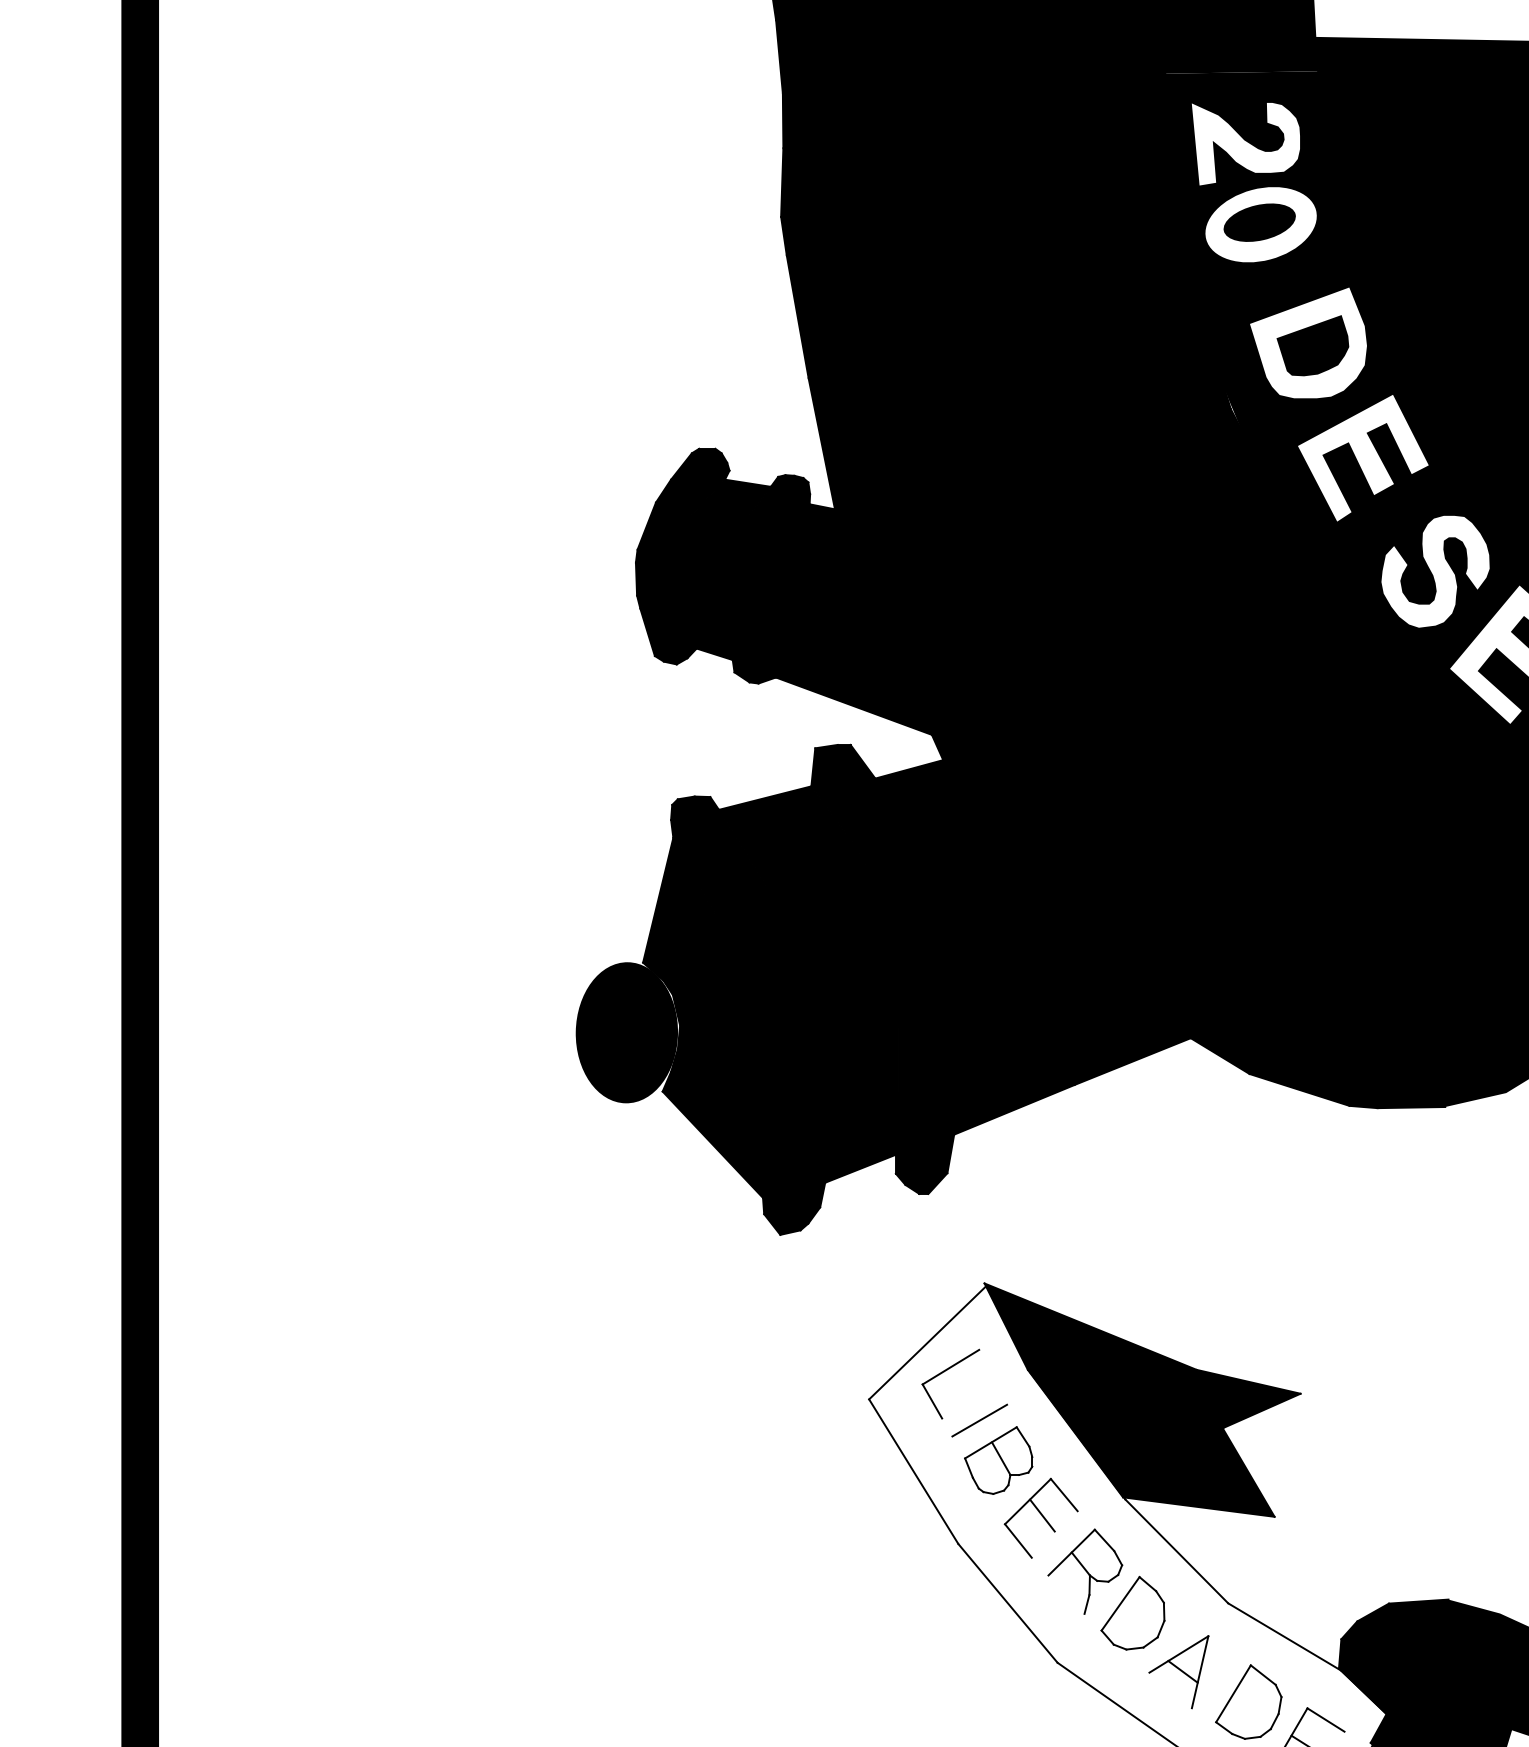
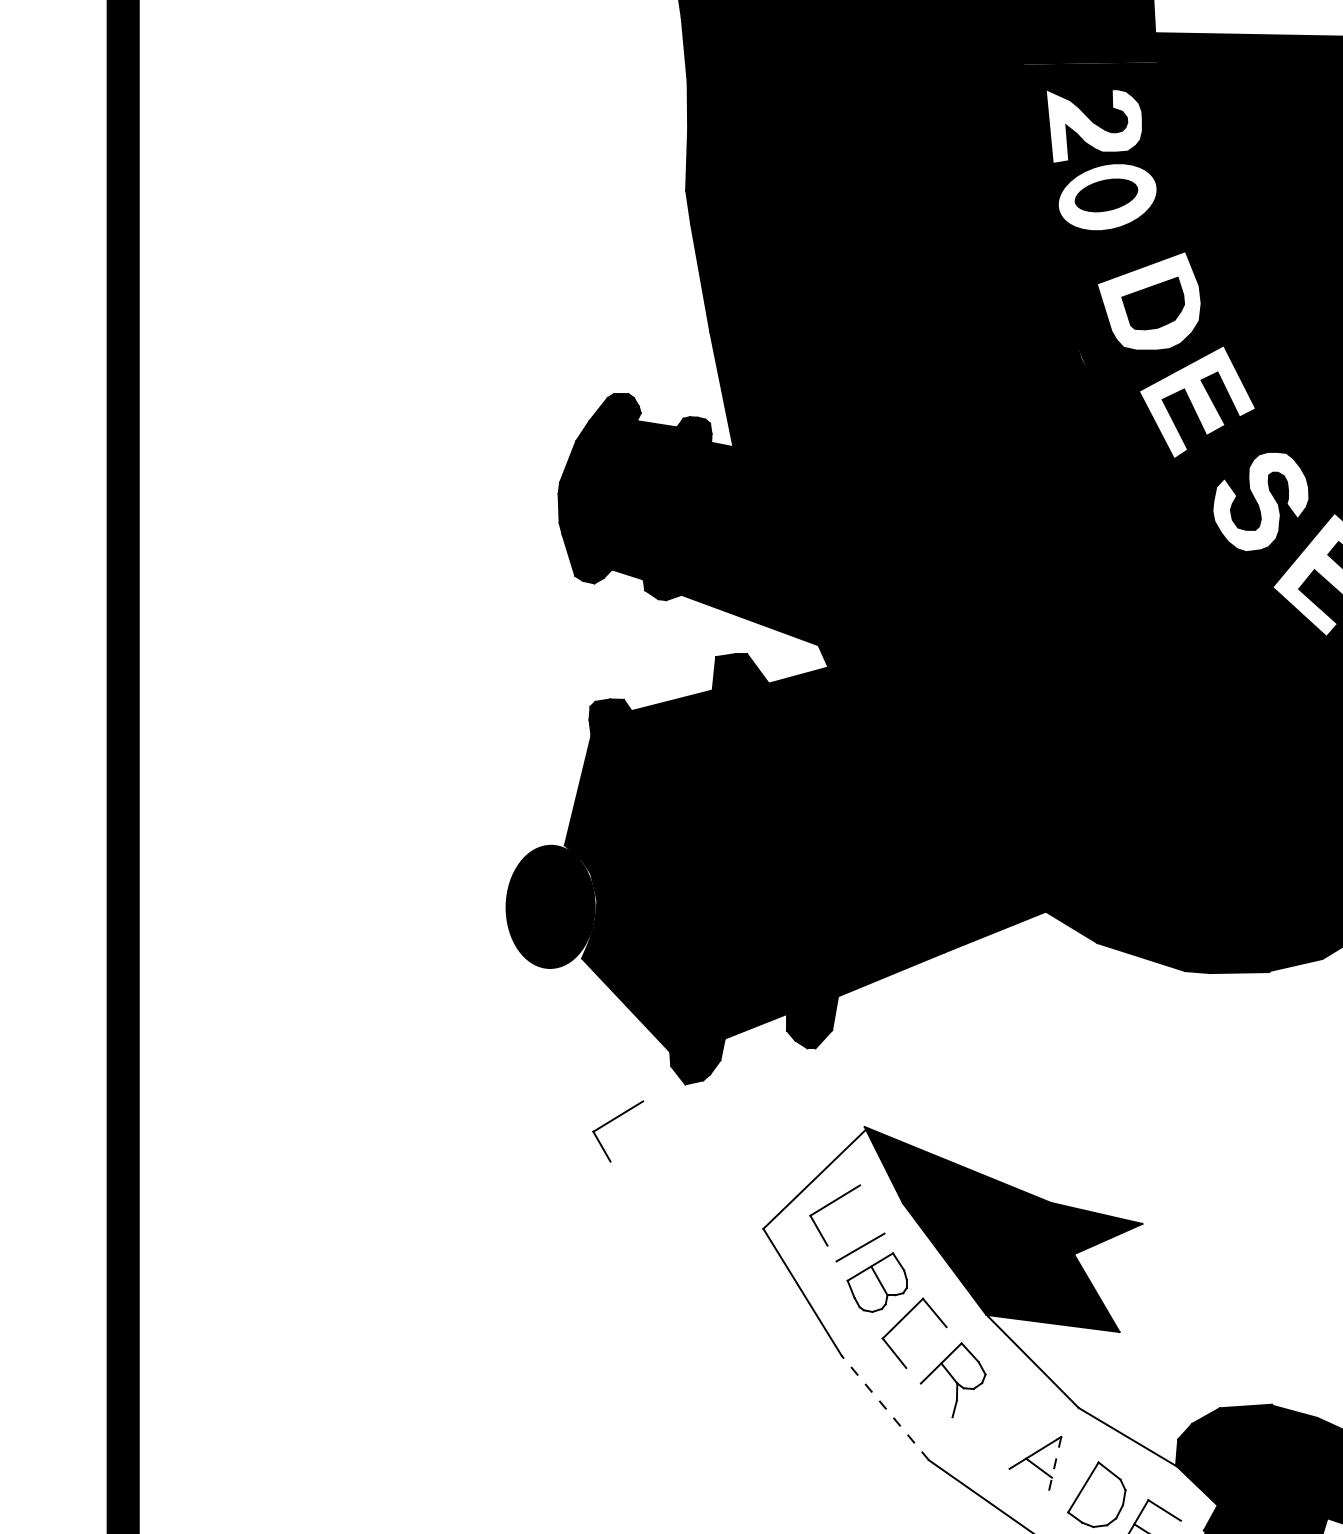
part: (697, 1277) -> (612, 1121), added
line: (1042, 1515) -> (915, 1330), removed
line: (1008, 1603) -> (885, 1408), solid -> dashed
part: (1132, 1613) -> (994, 1416), removed
line: (1200, 1672) -> (1054, 1468), solid -> dashed

